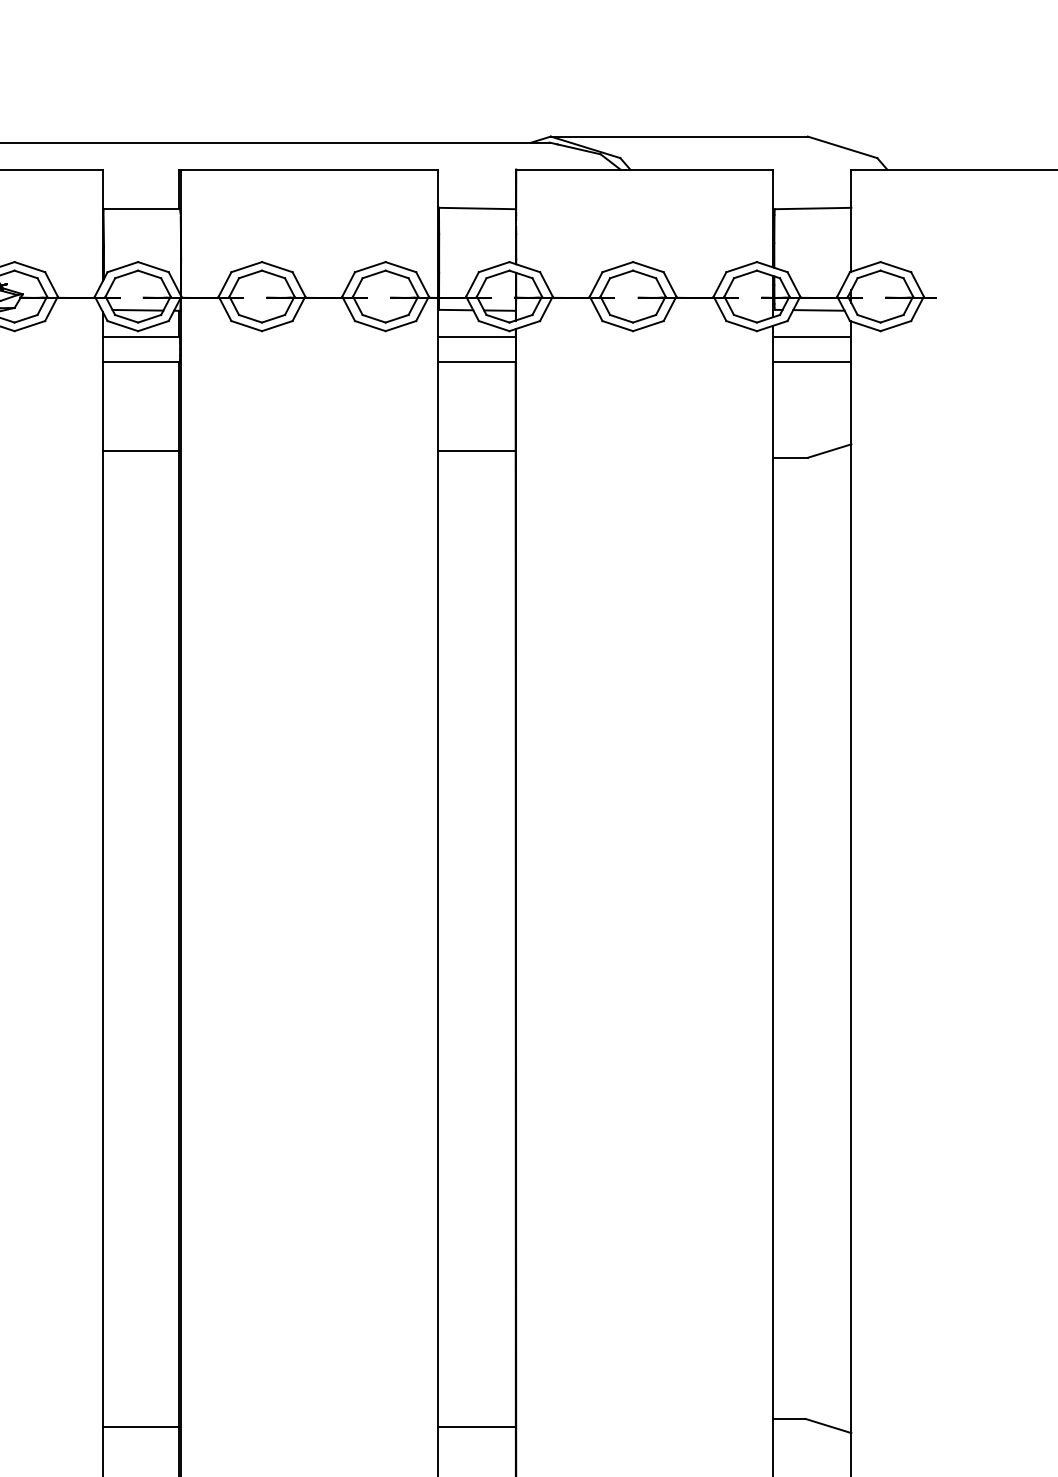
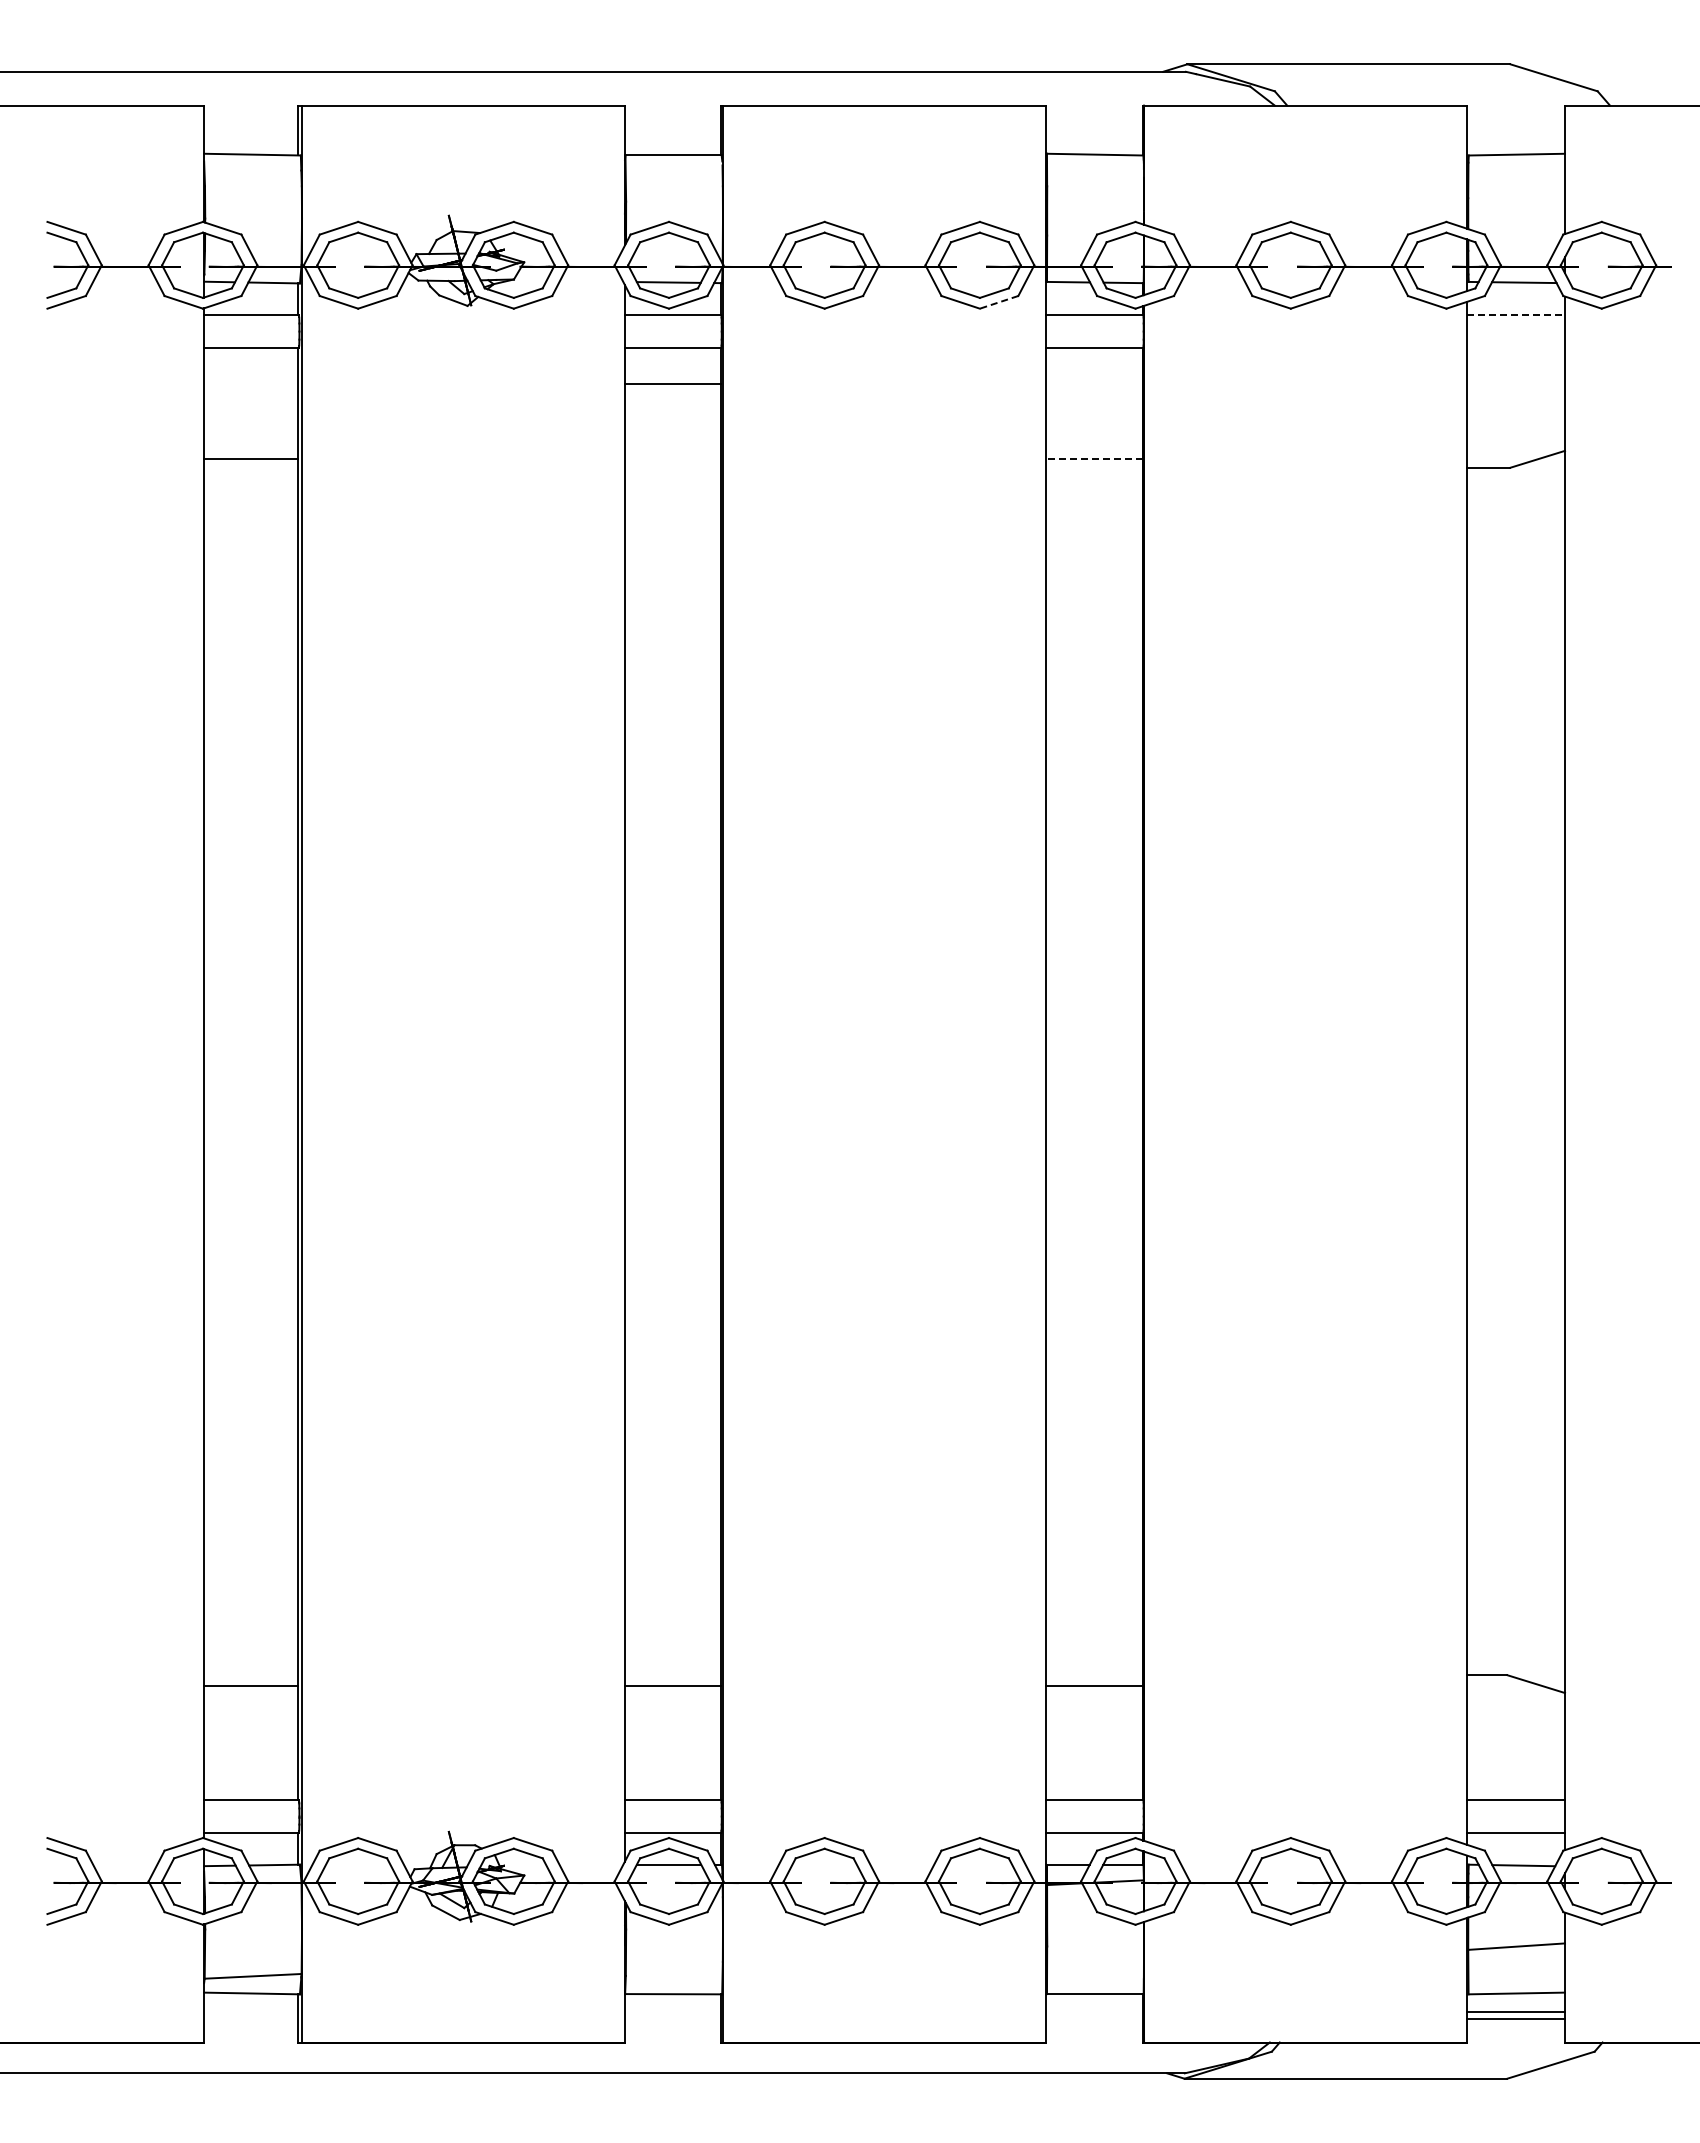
line: (400, 326) -> (998, 302), solid -> dashed
line: (812, 336) -> (1516, 315), solid -> dashed
line: (811, 362) -> (1515, 347), removed
line: (140, 451) -> (672, 384), moved
line: (476, 451) -> (1094, 459), solid -> dashed

